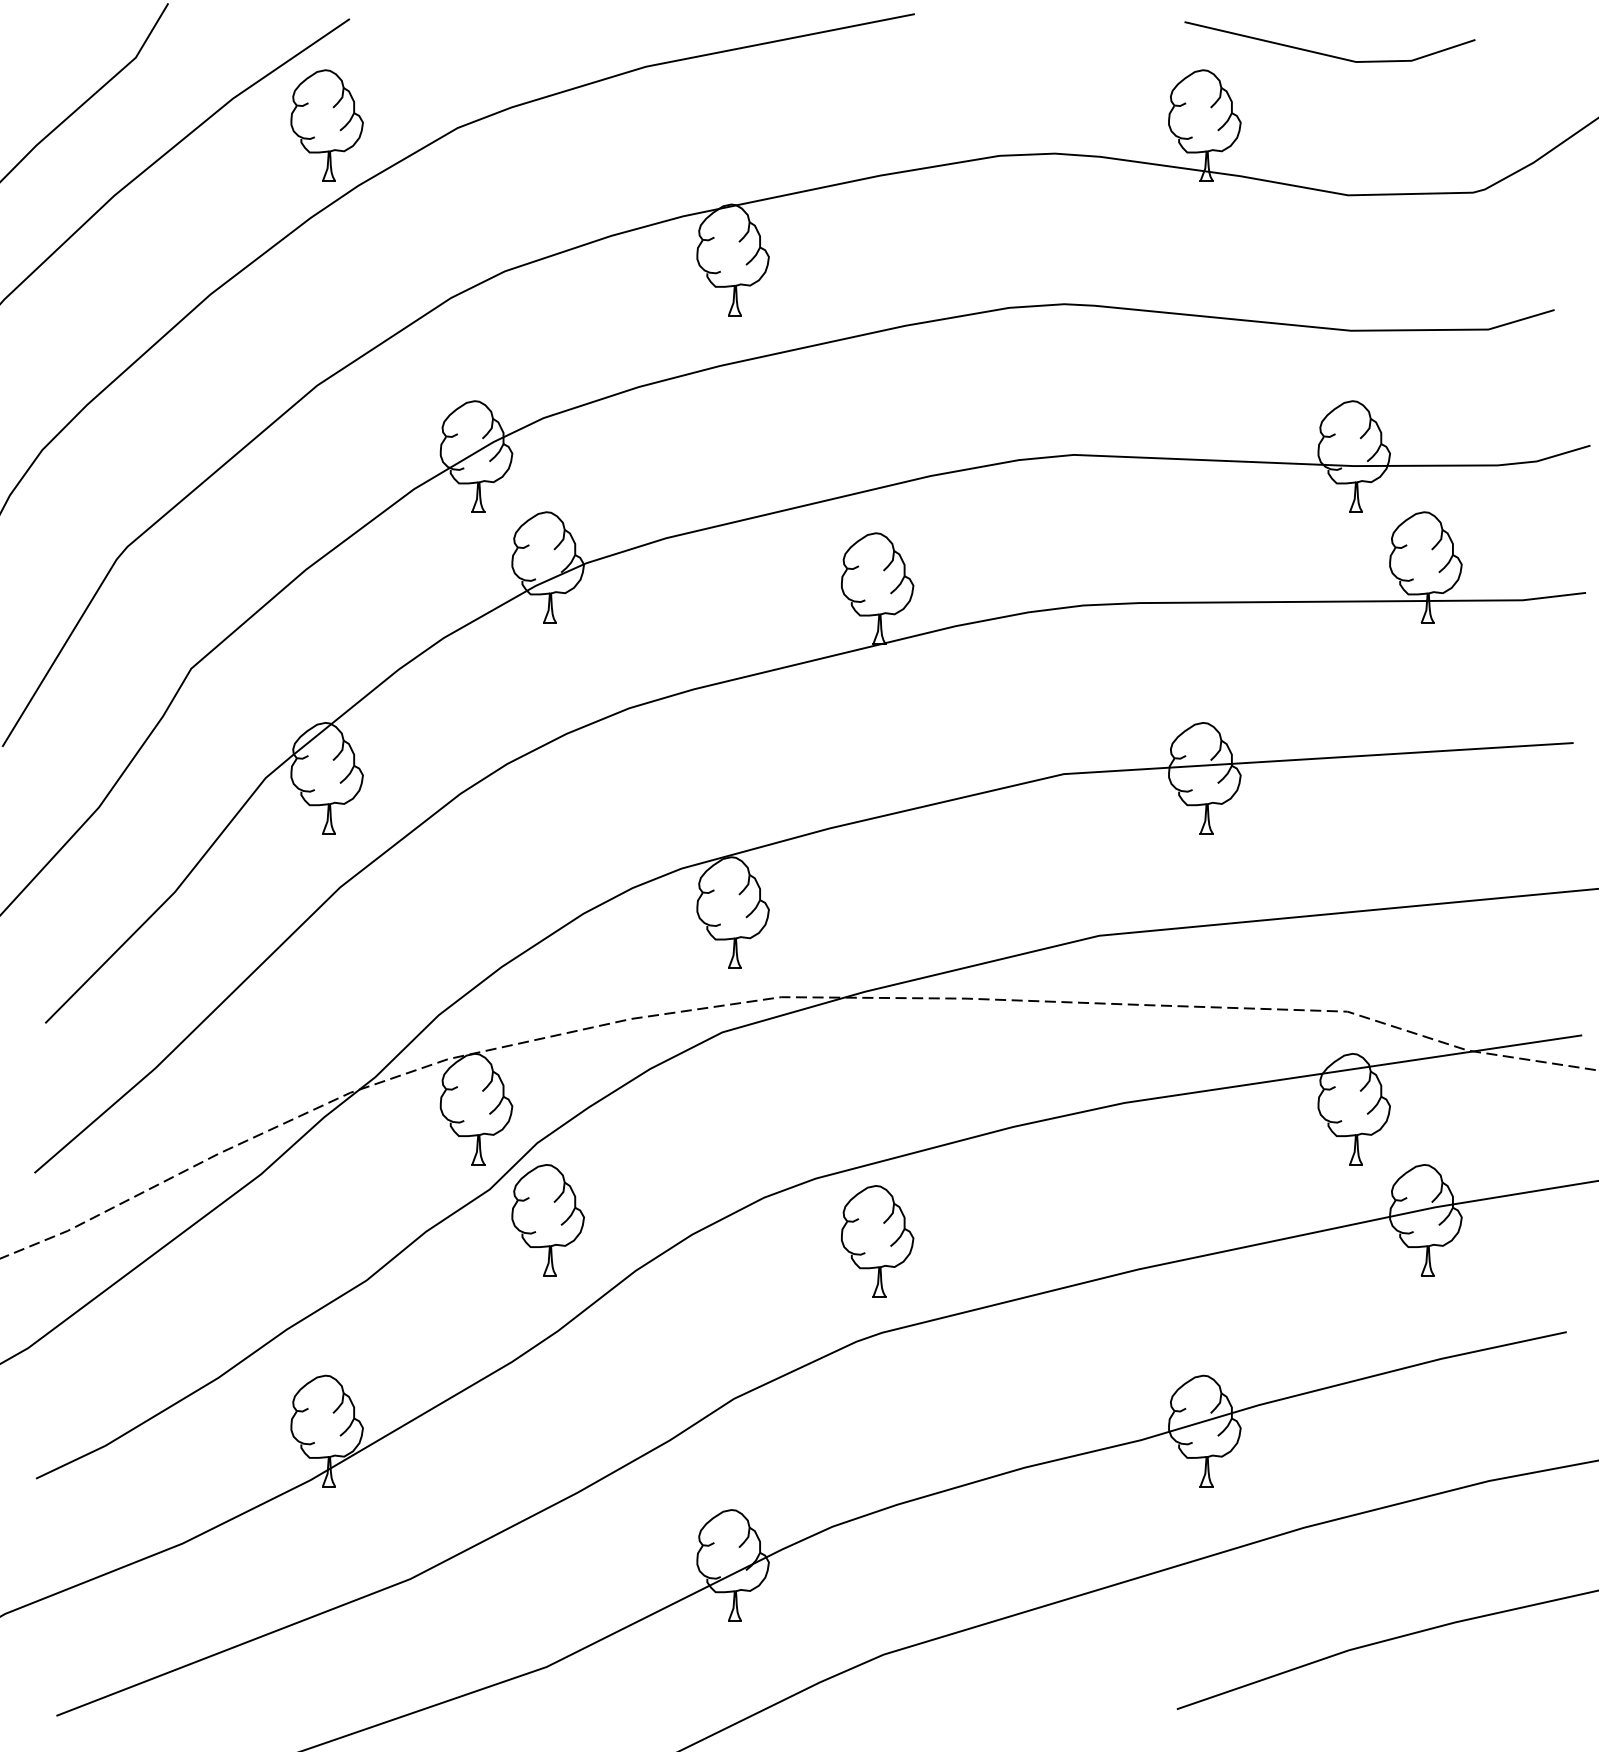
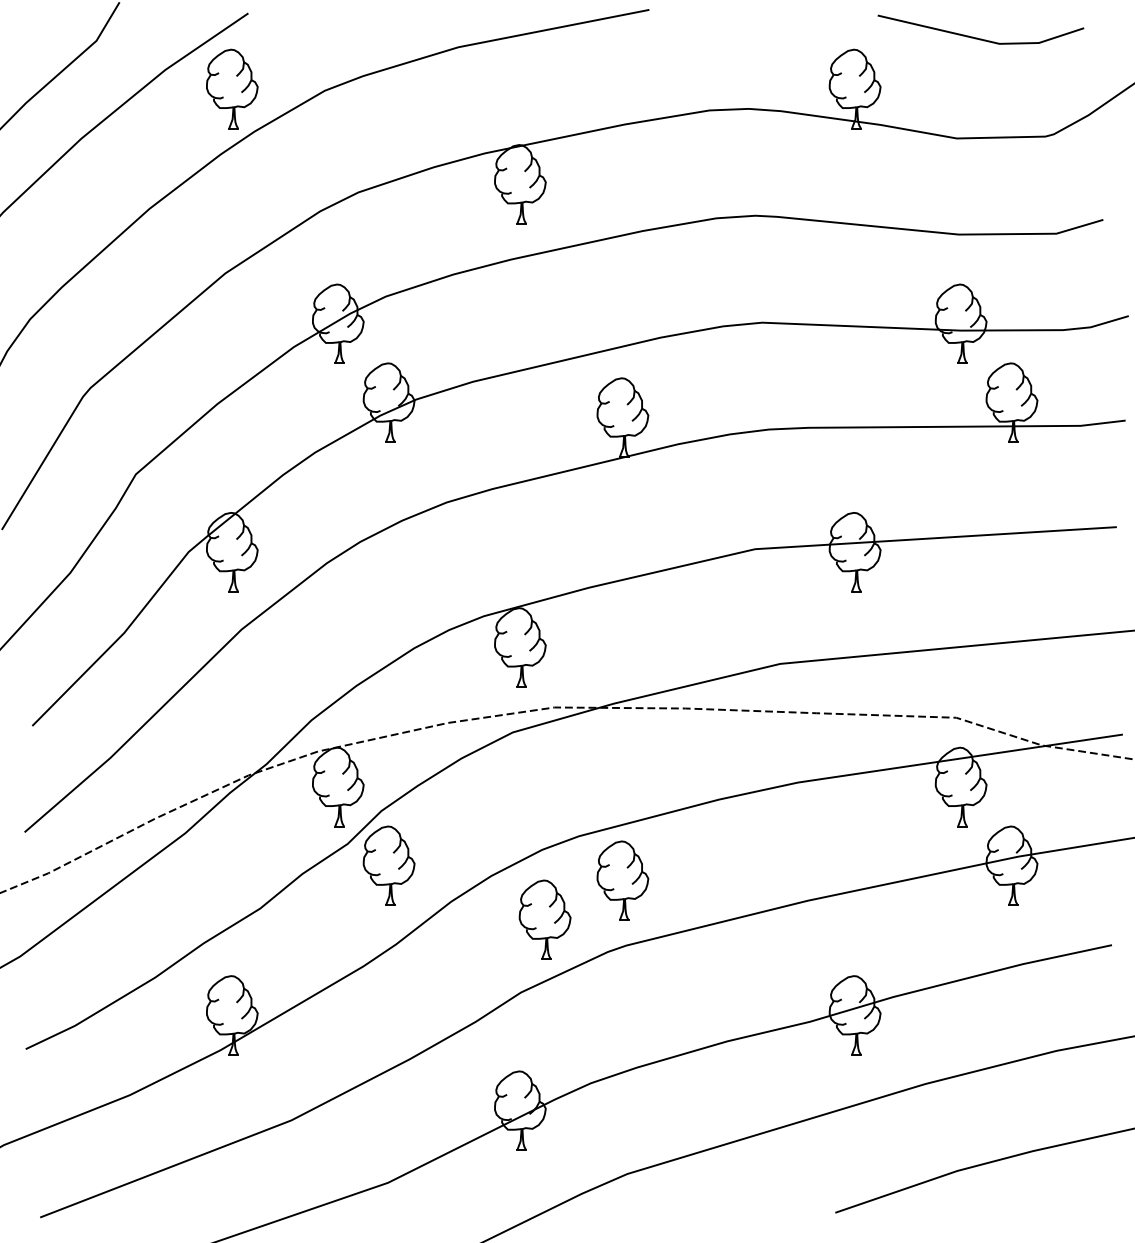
line: (1325, 53) -> (977, 37), moved
part: (767, 1295) -> (544, 919), added

